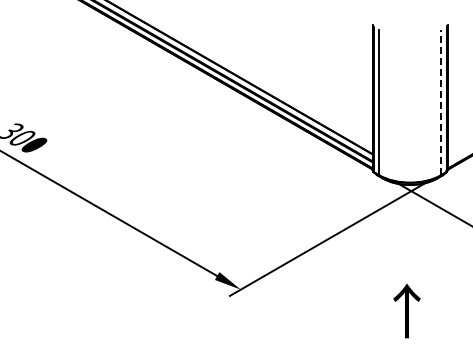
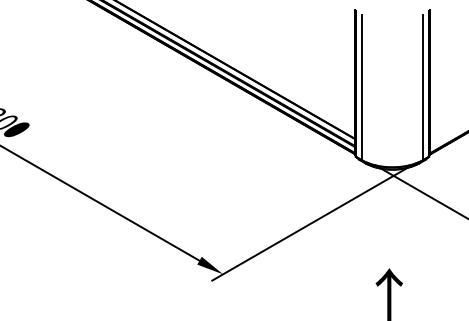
line: (440, 102) -> (422, 87), dashed -> solid

